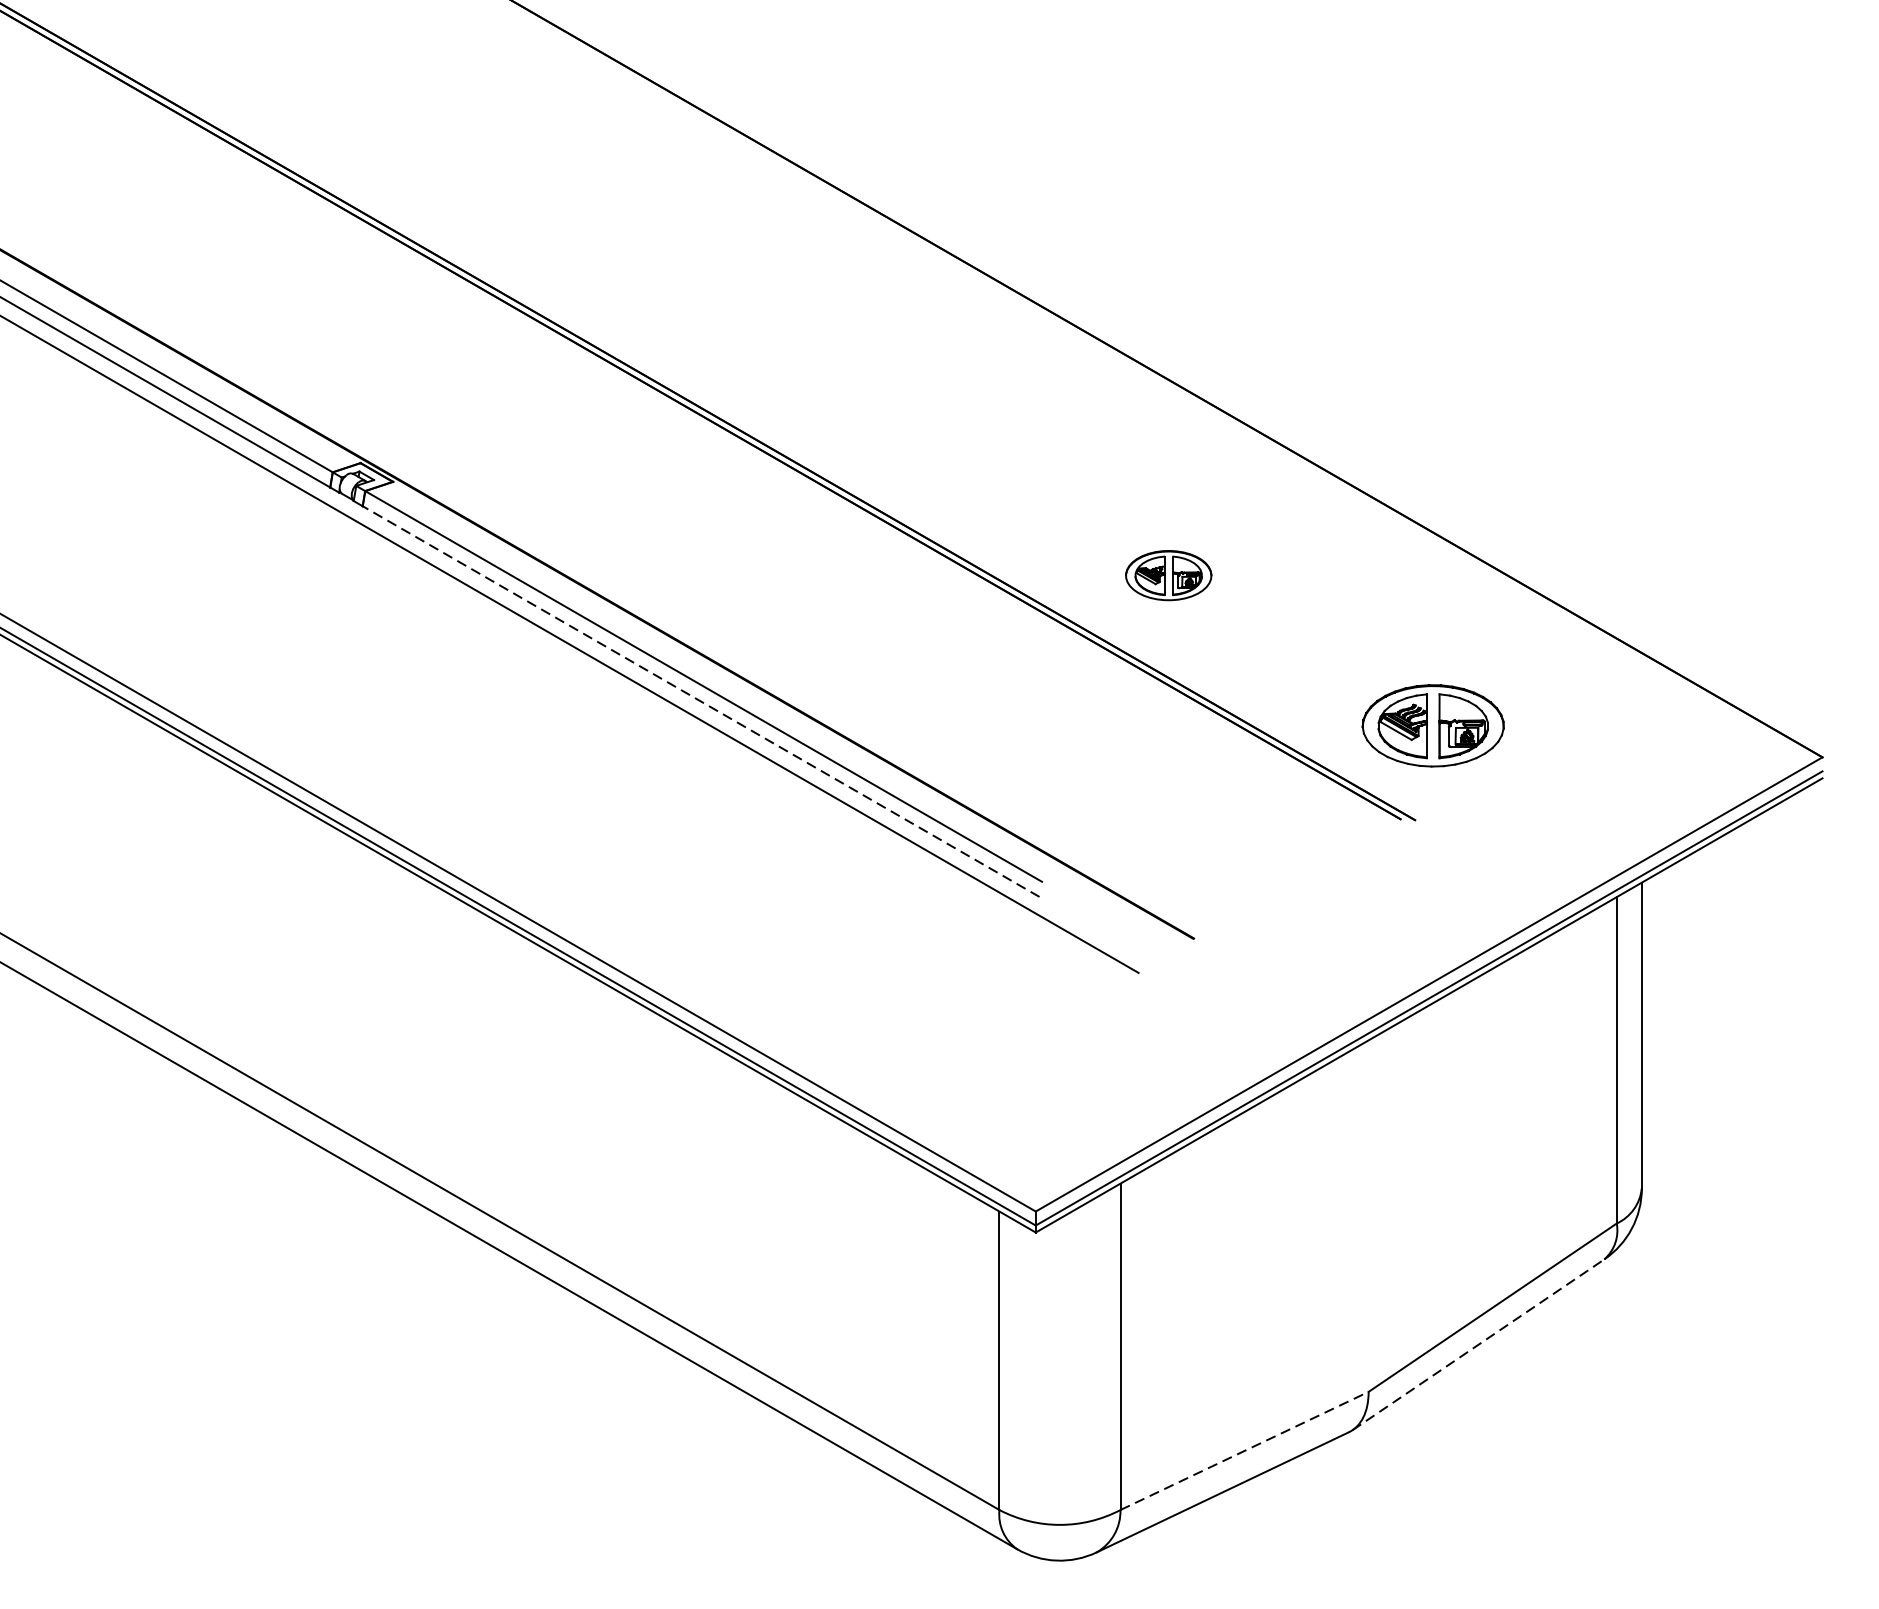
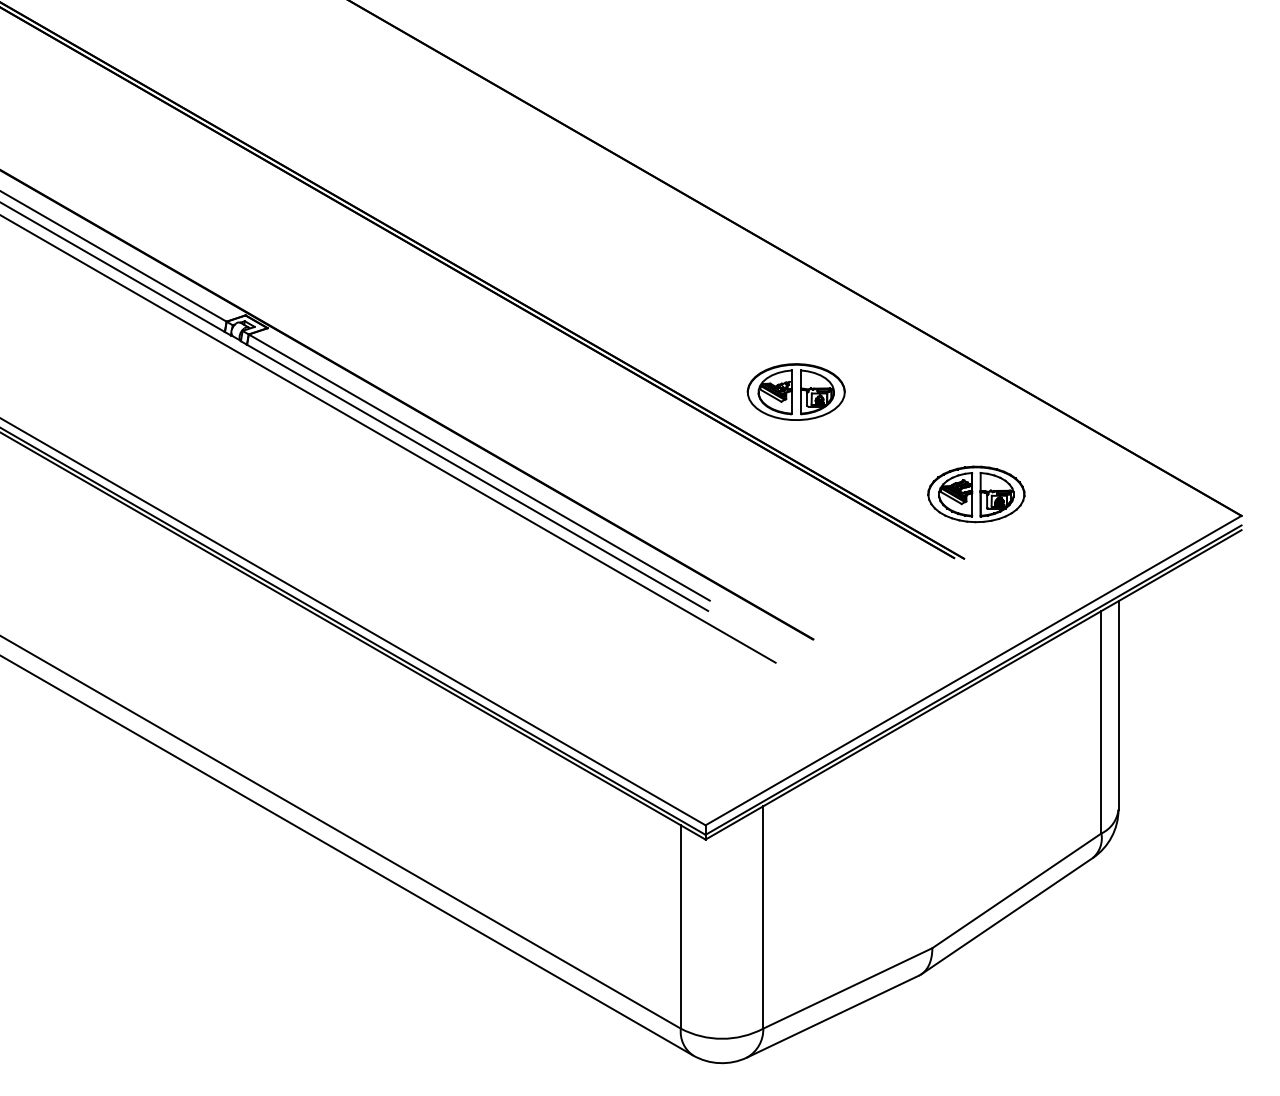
part: (1167, 574) -> (795, 391), size x1.67
line: (700, 701) -> (477, 477), dashed -> solid
line: (1478, 1345) -> (1007, 916), dashed -> solid
line: (1244, 1451) -> (847, 988), dashed -> solid

